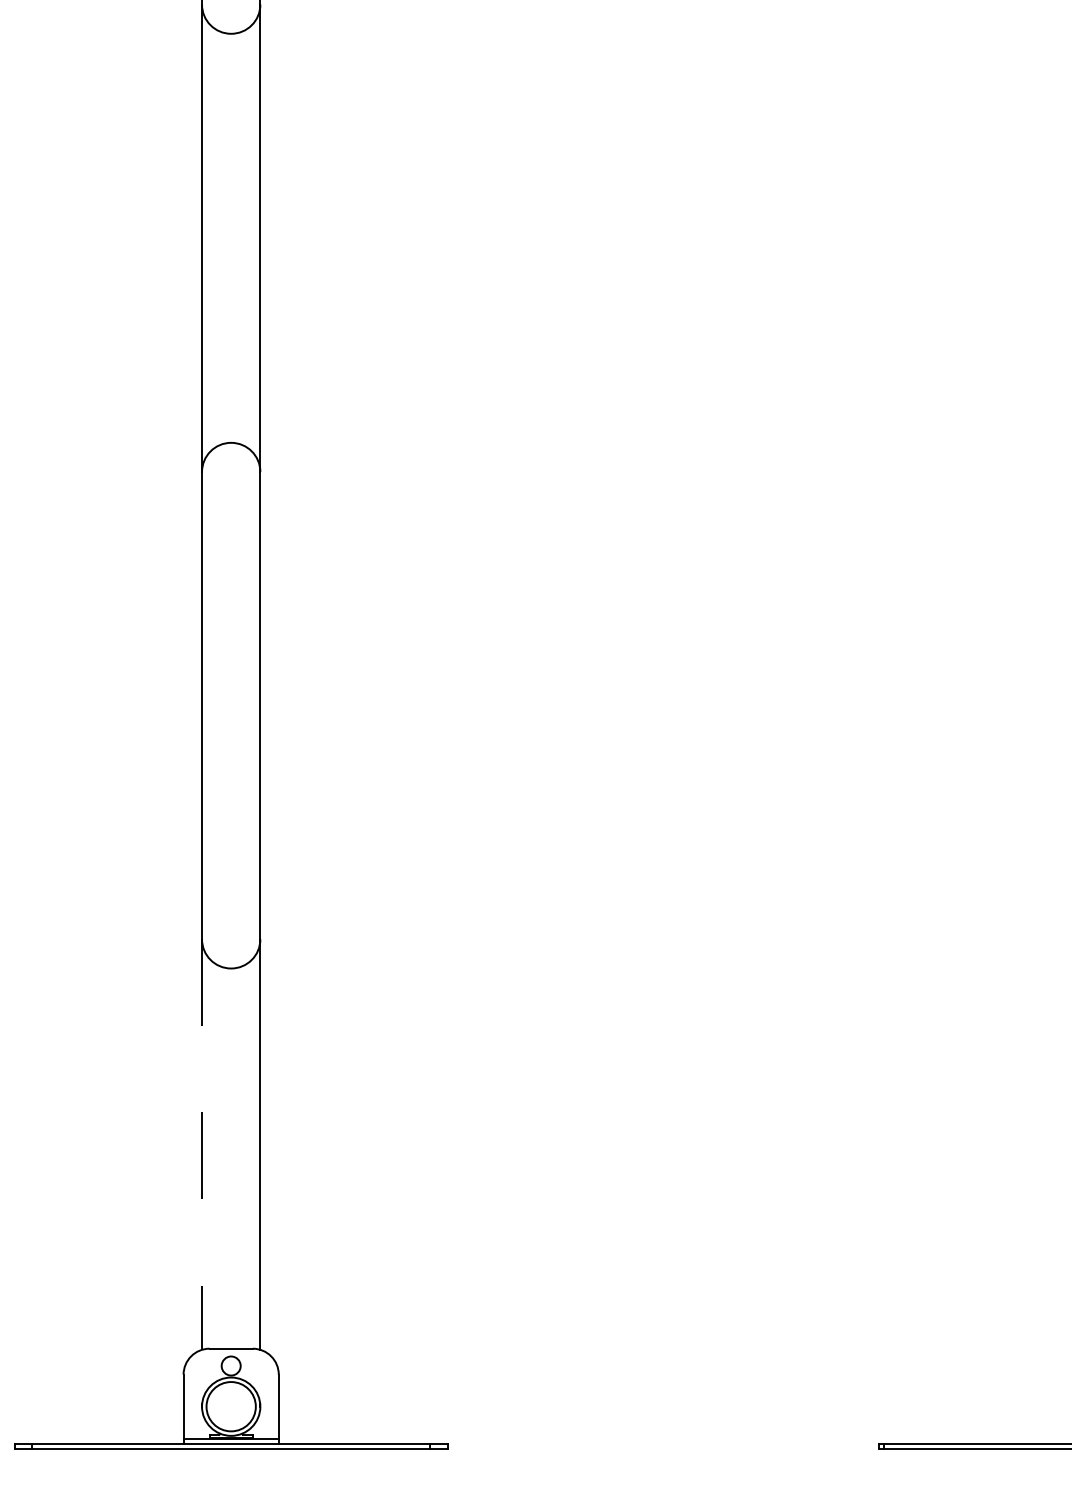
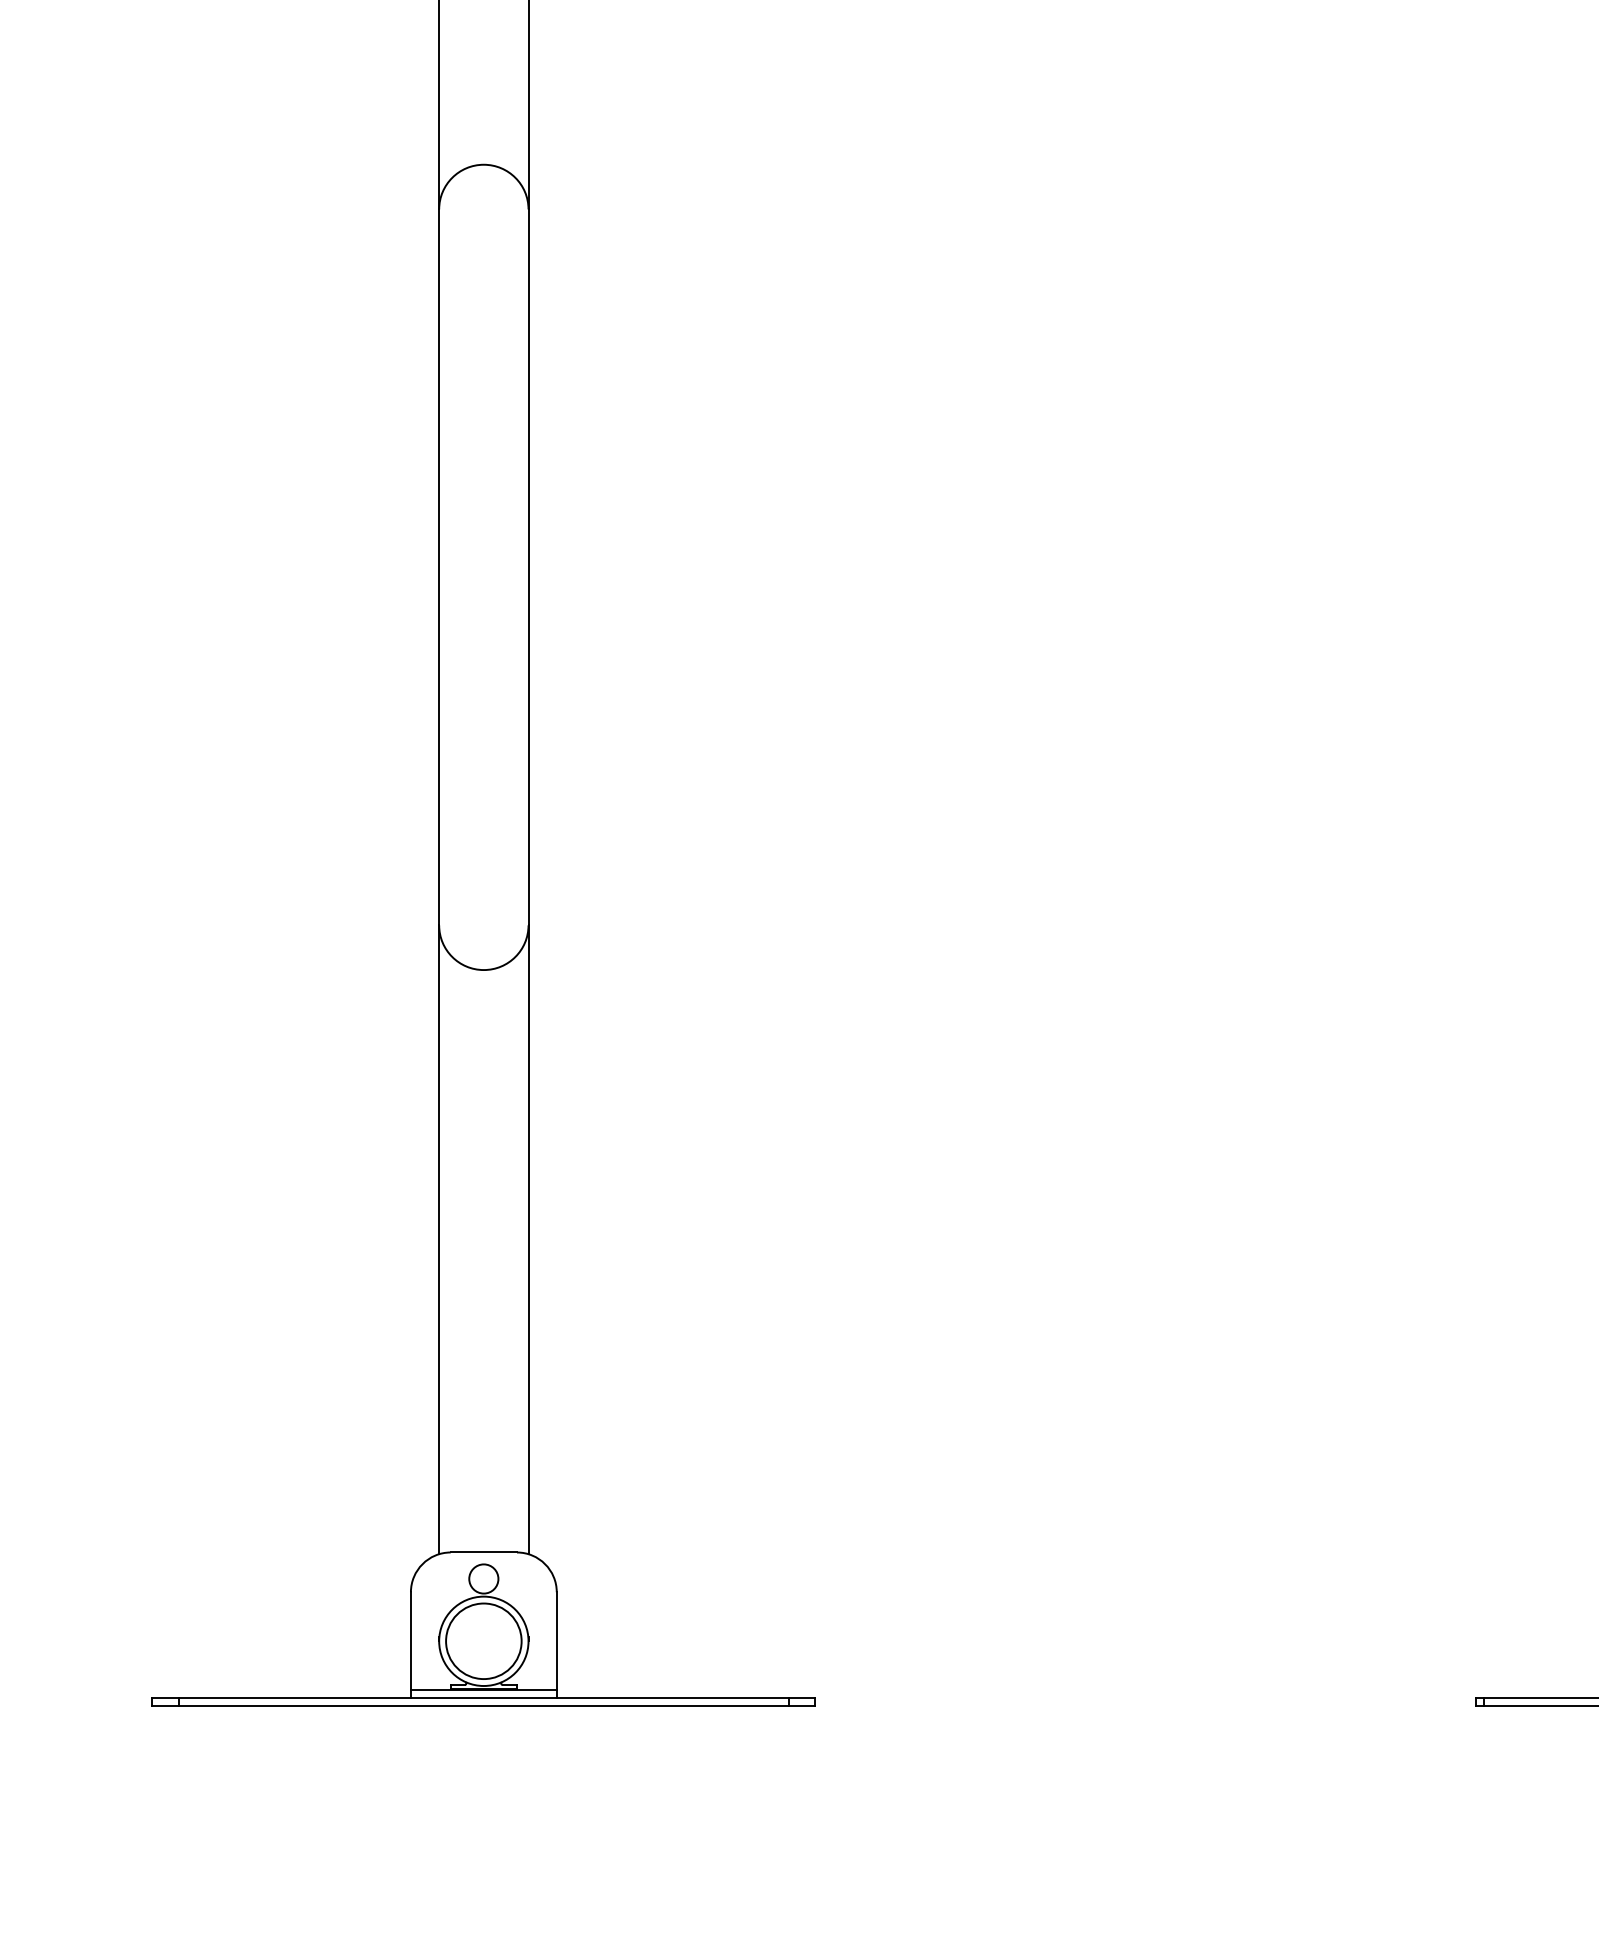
line: (202, 1145) -> (439, 1241), dashed -> solid

